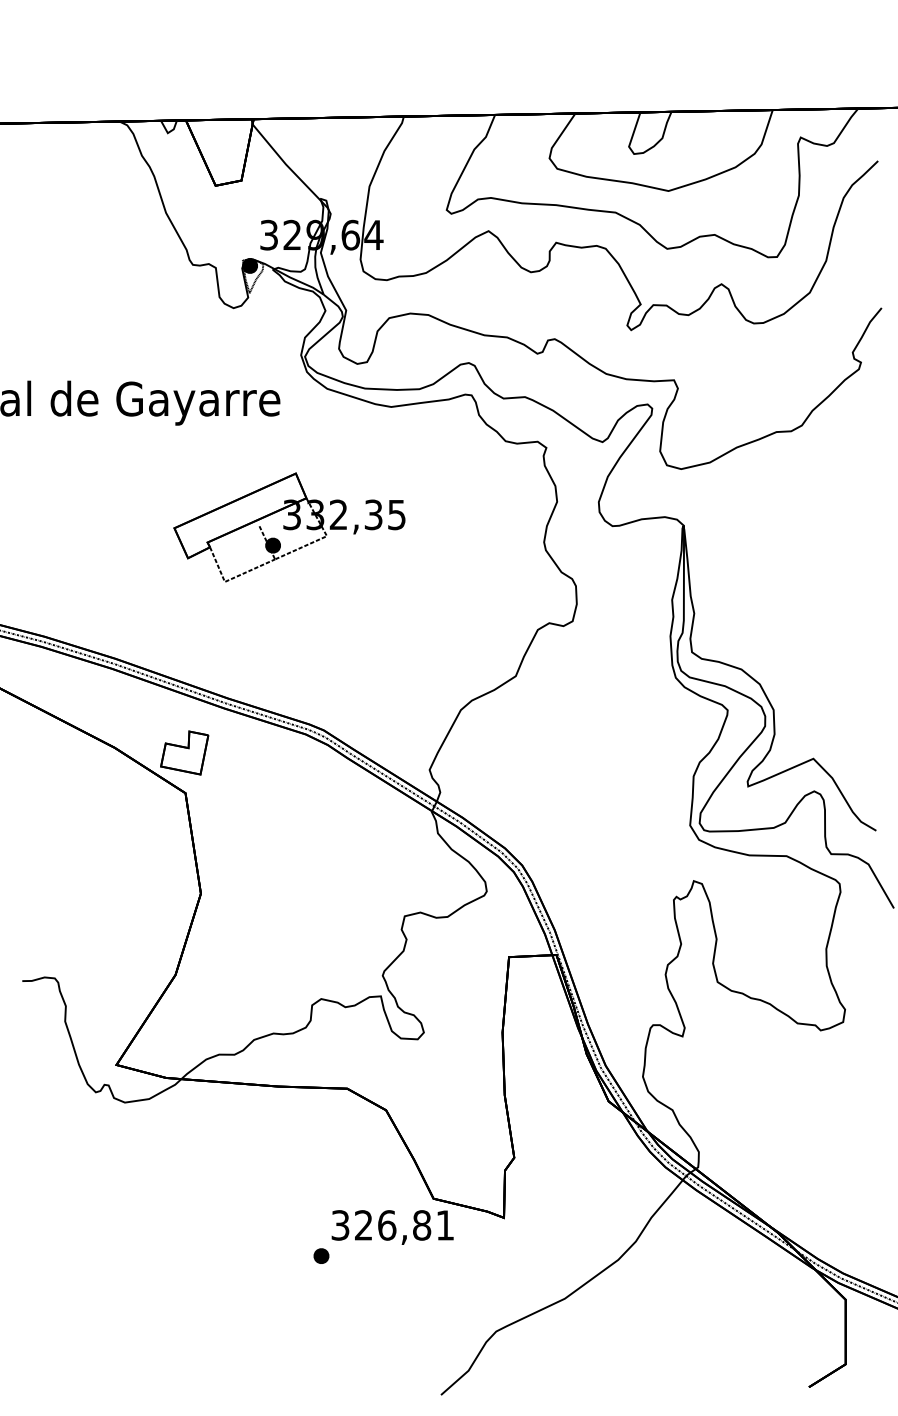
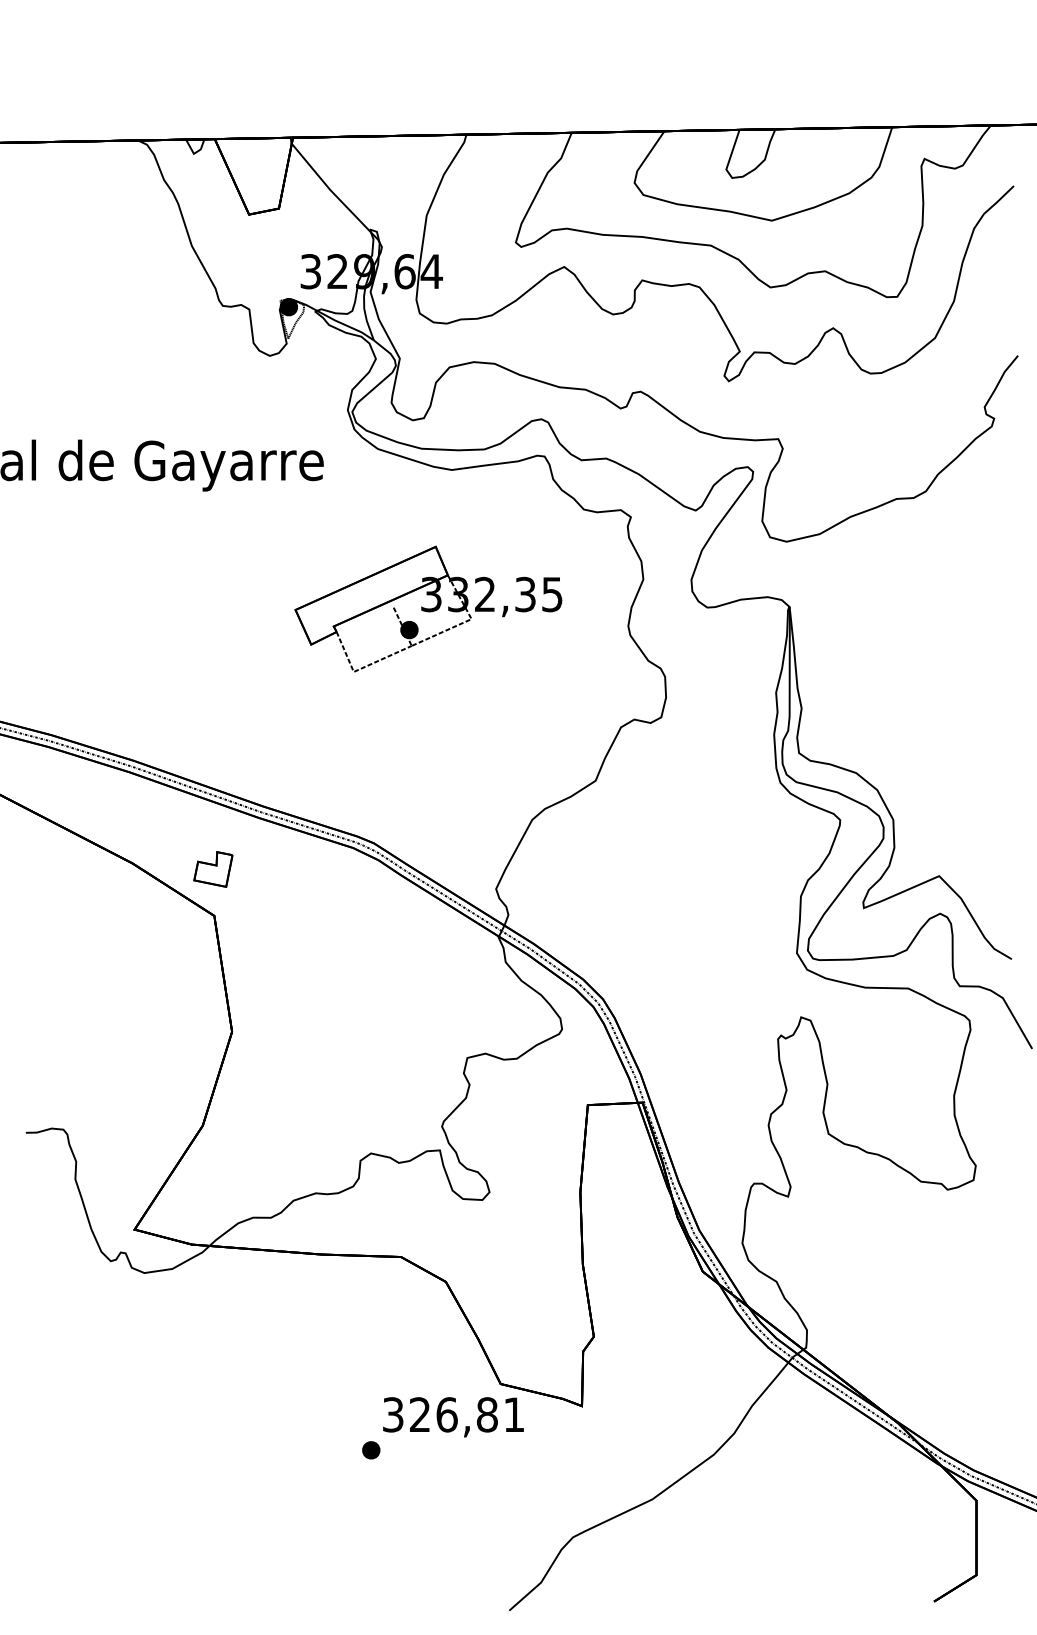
part: (289, 526) -> (428, 608), moved
part: (184, 753) -> (213, 869), size x0.7

